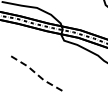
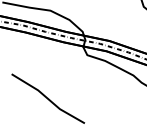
line: (35, 72) -> (48, 98), dashed -> solid

